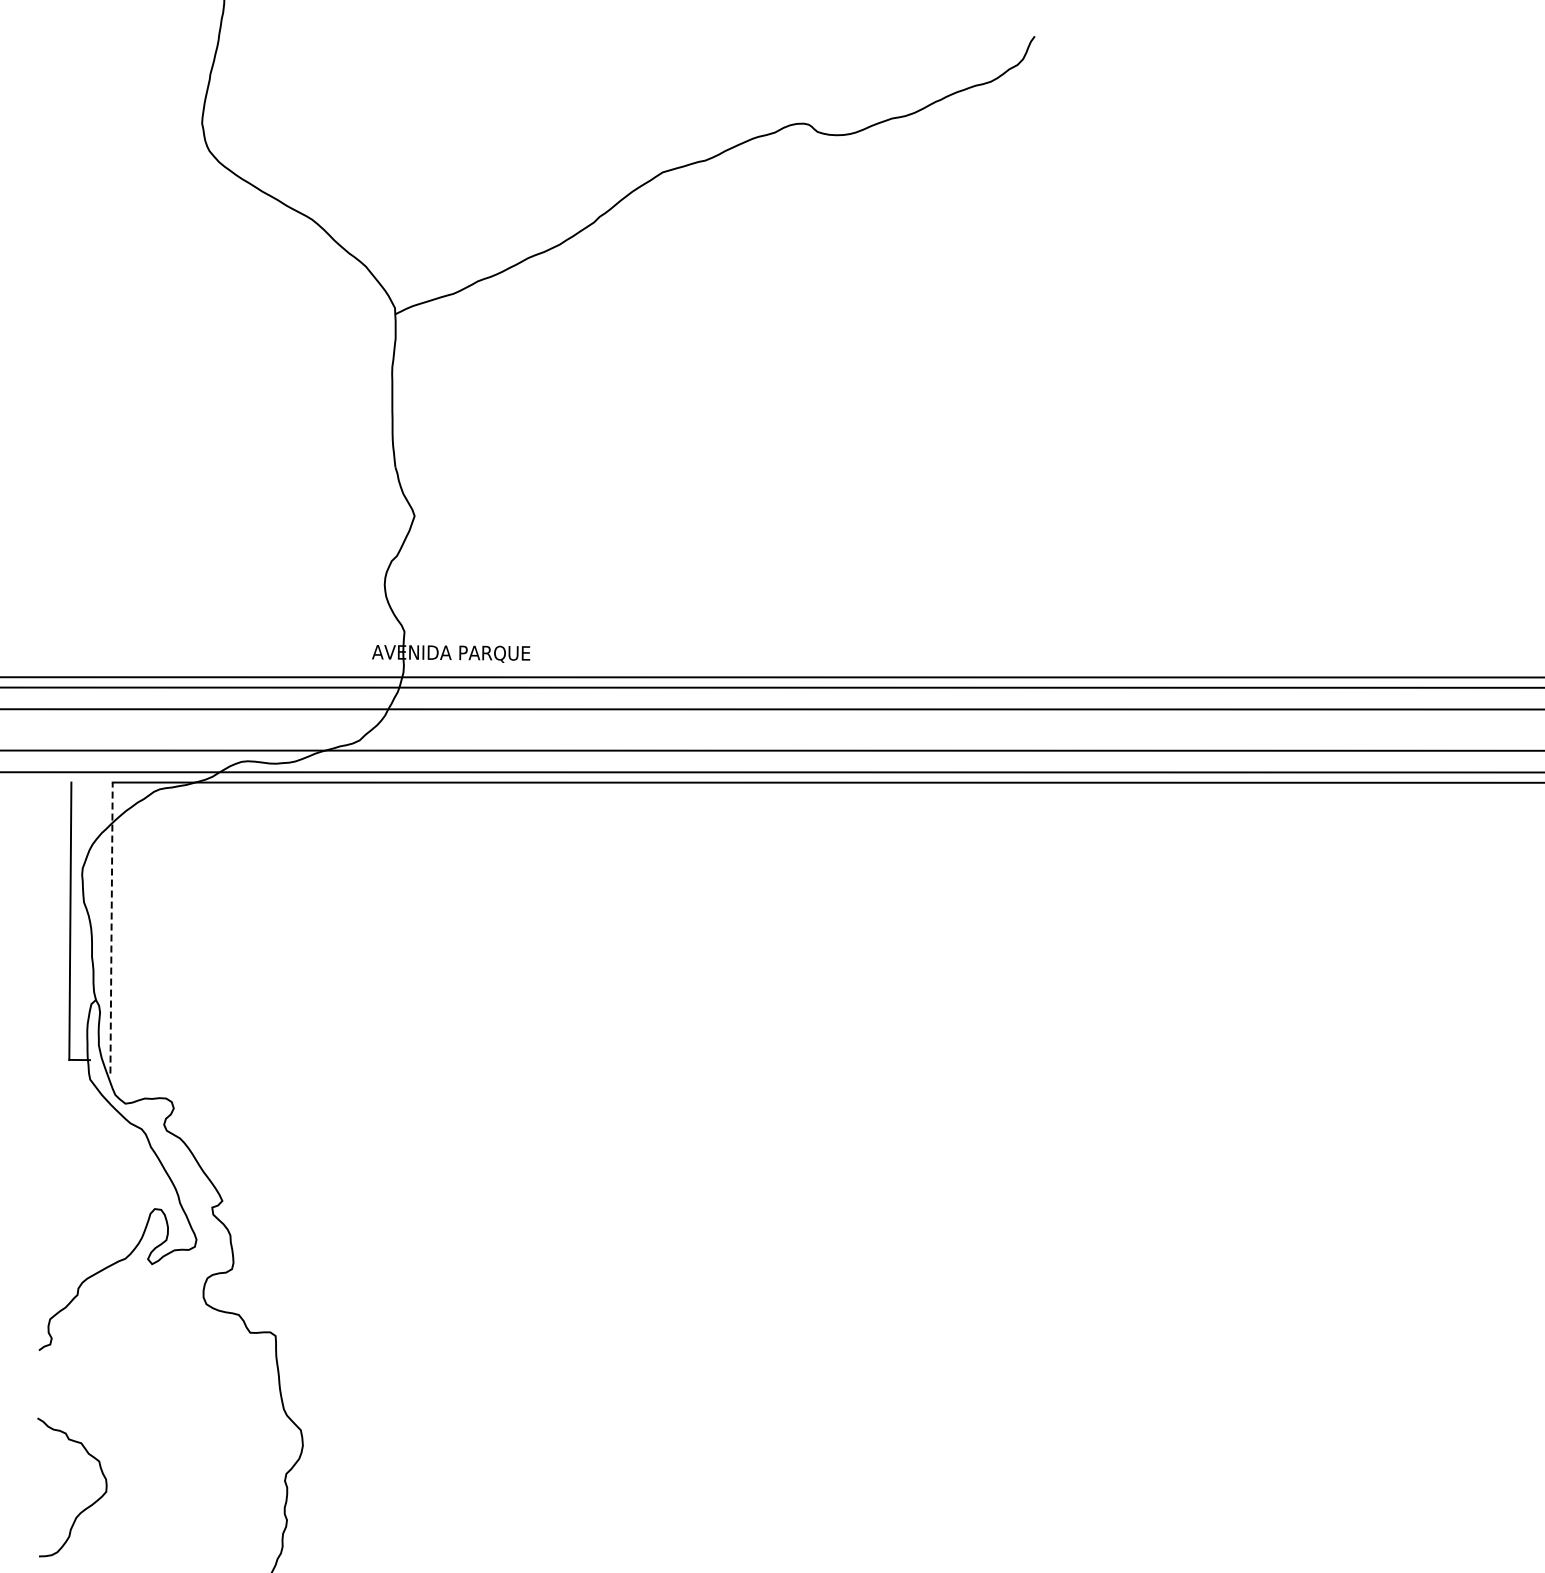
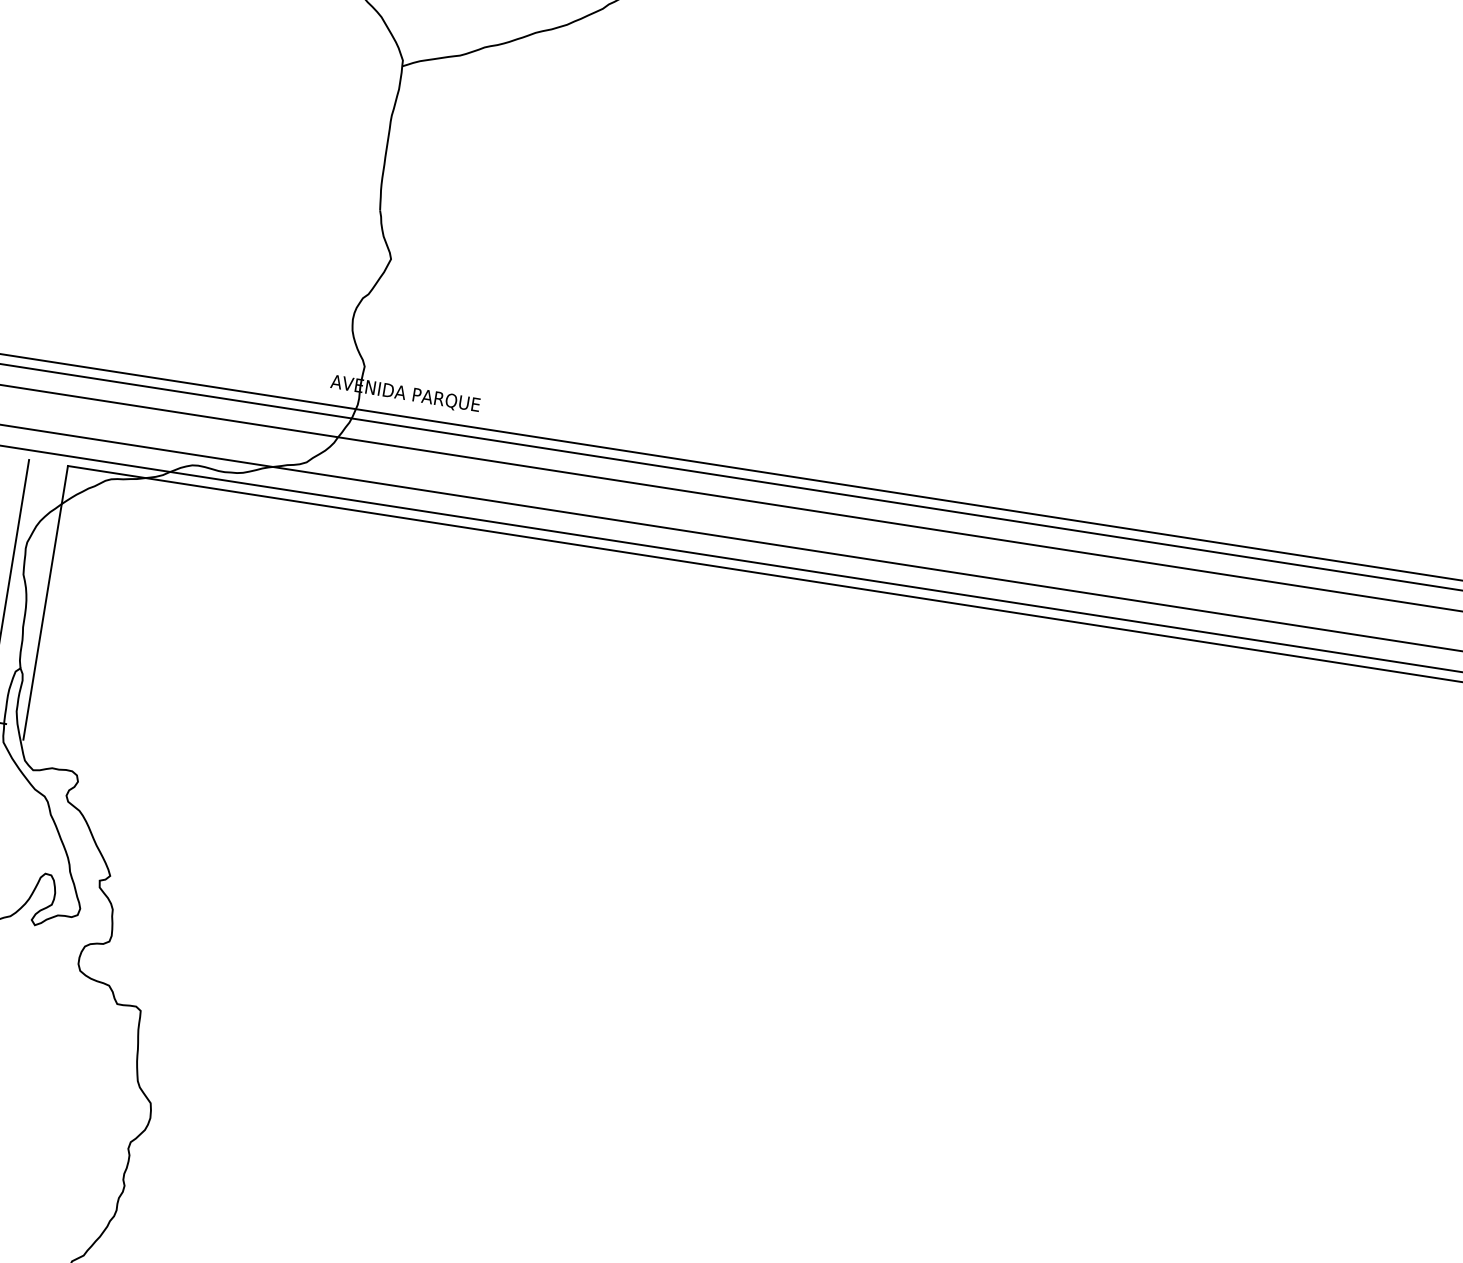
line: (111, 928) -> (45, 603), dashed -> solid

